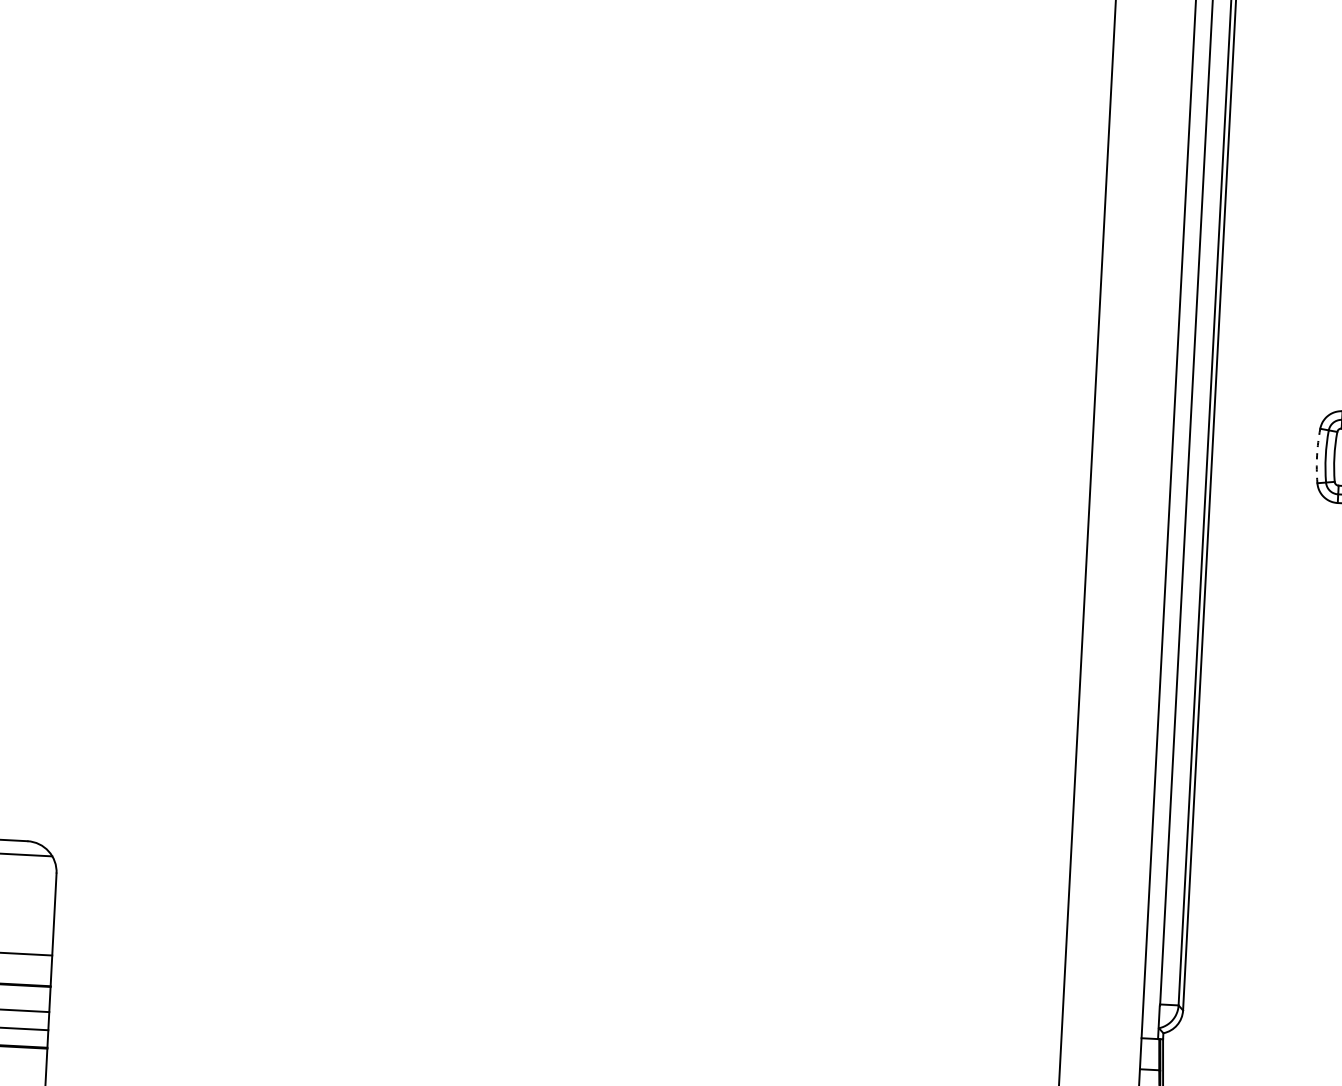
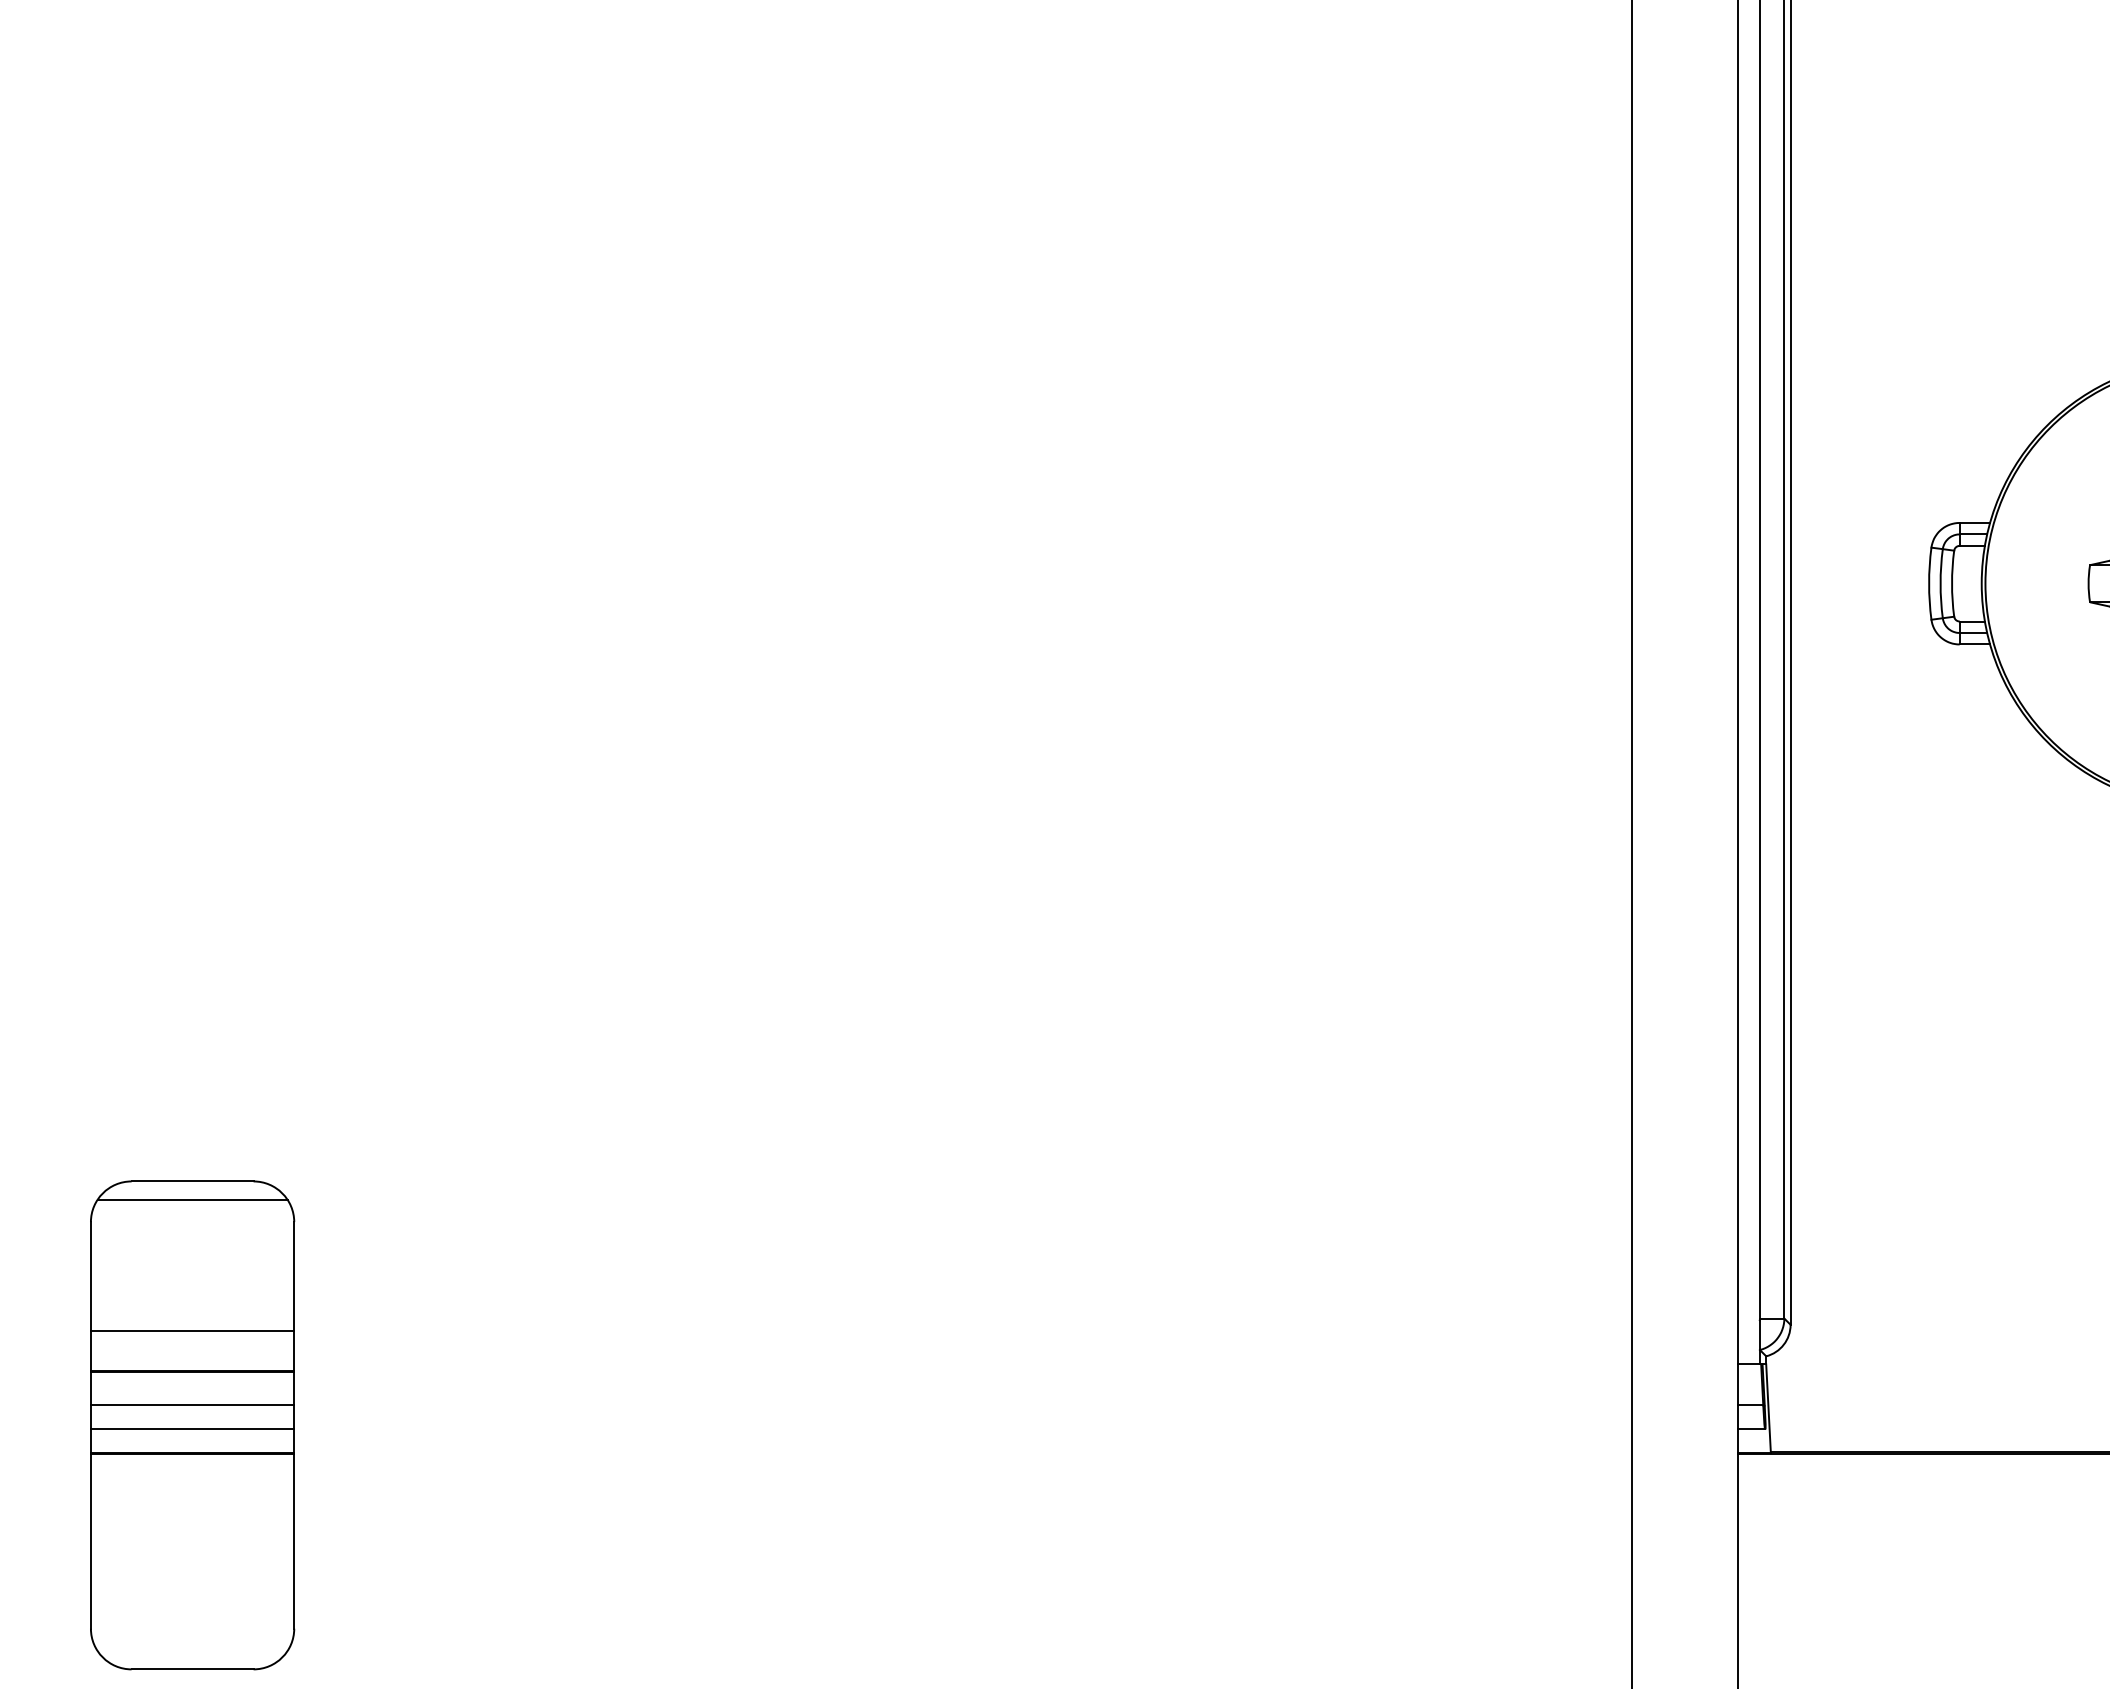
arc: (1317, 455) -> (1929, 583), dashed -> solid

